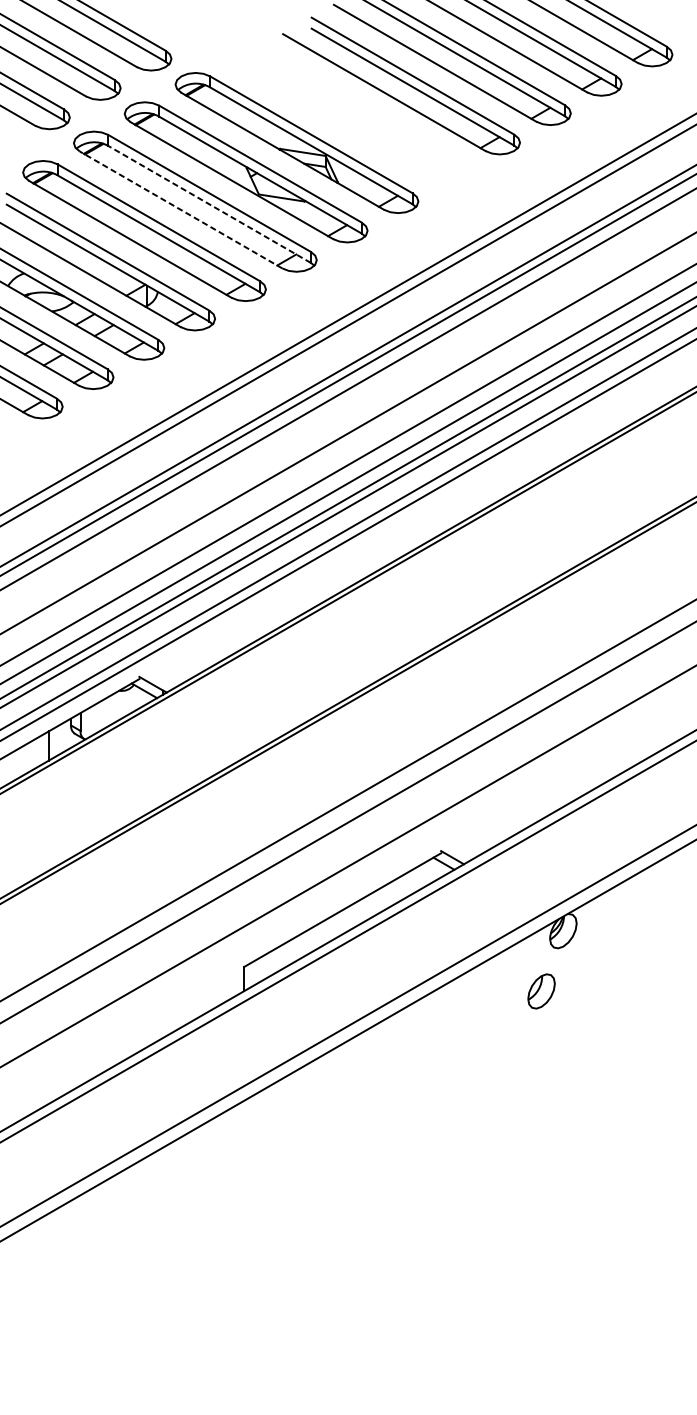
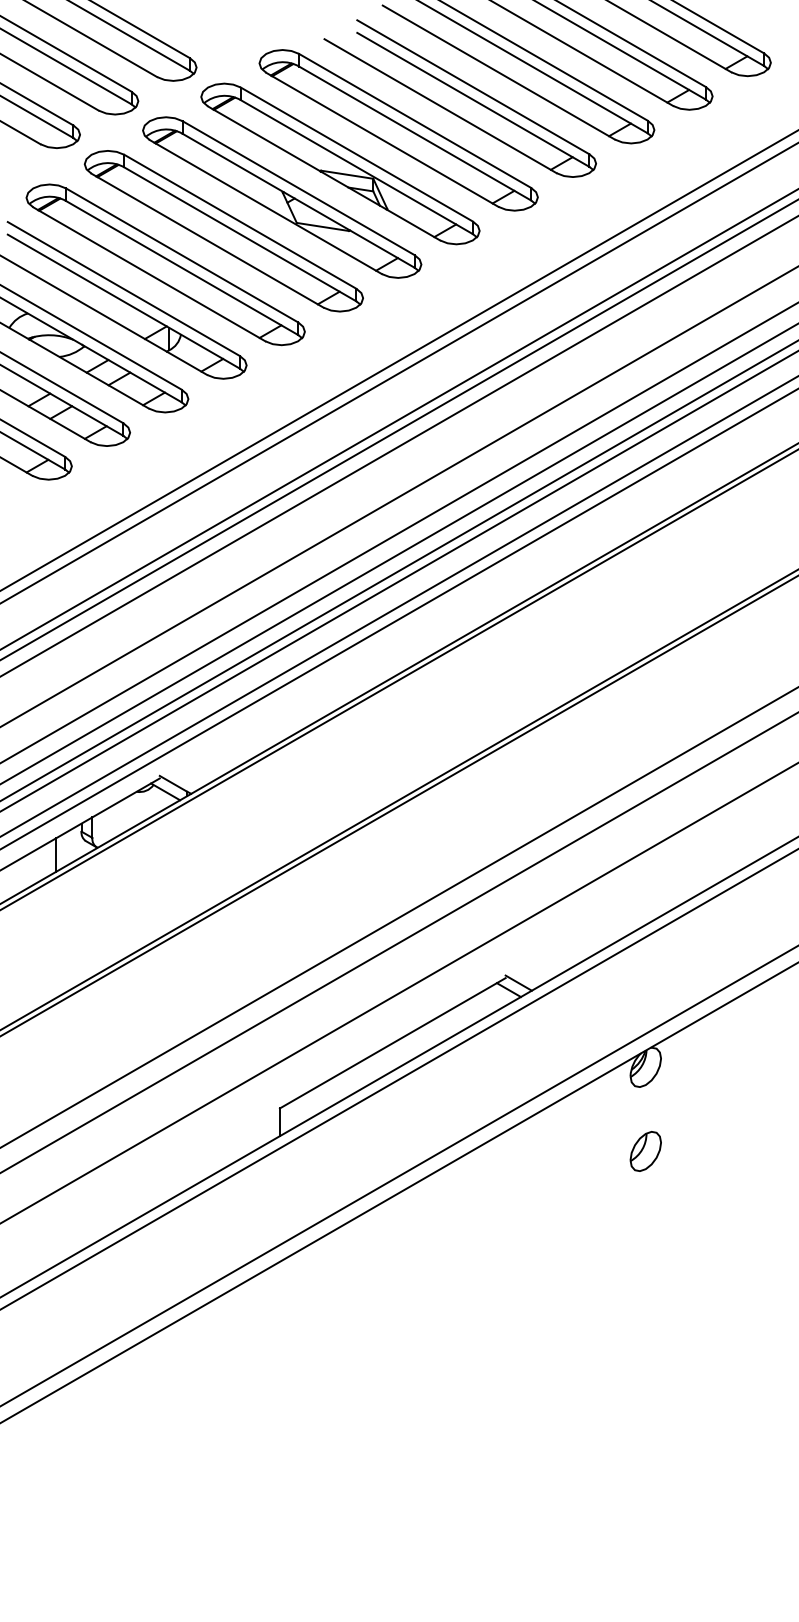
part: (347, 113) -> (398, 130), added
line: (209, 204) -> (240, 234), dashed -> solid
line: (180, 209) -> (207, 240), dashed -> solid
part: (541, 991) -> (645, 1151), moved

